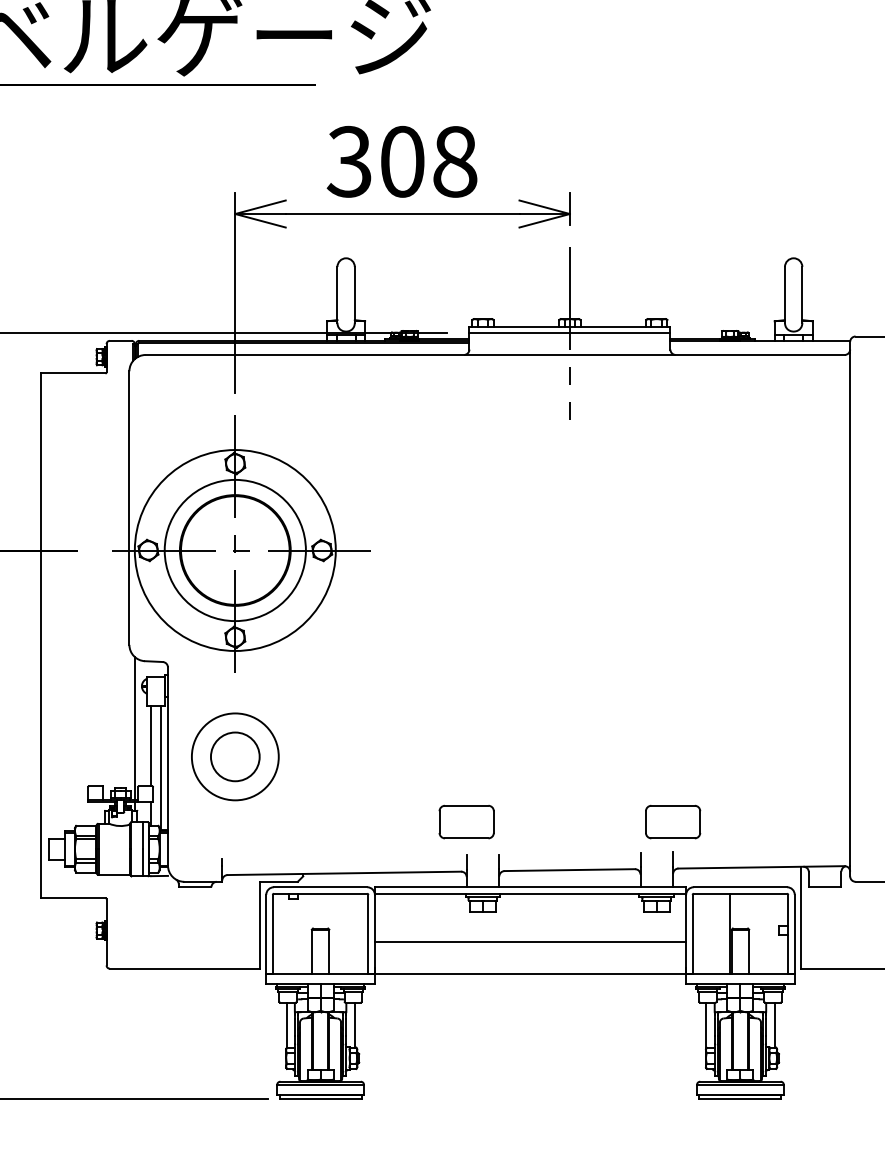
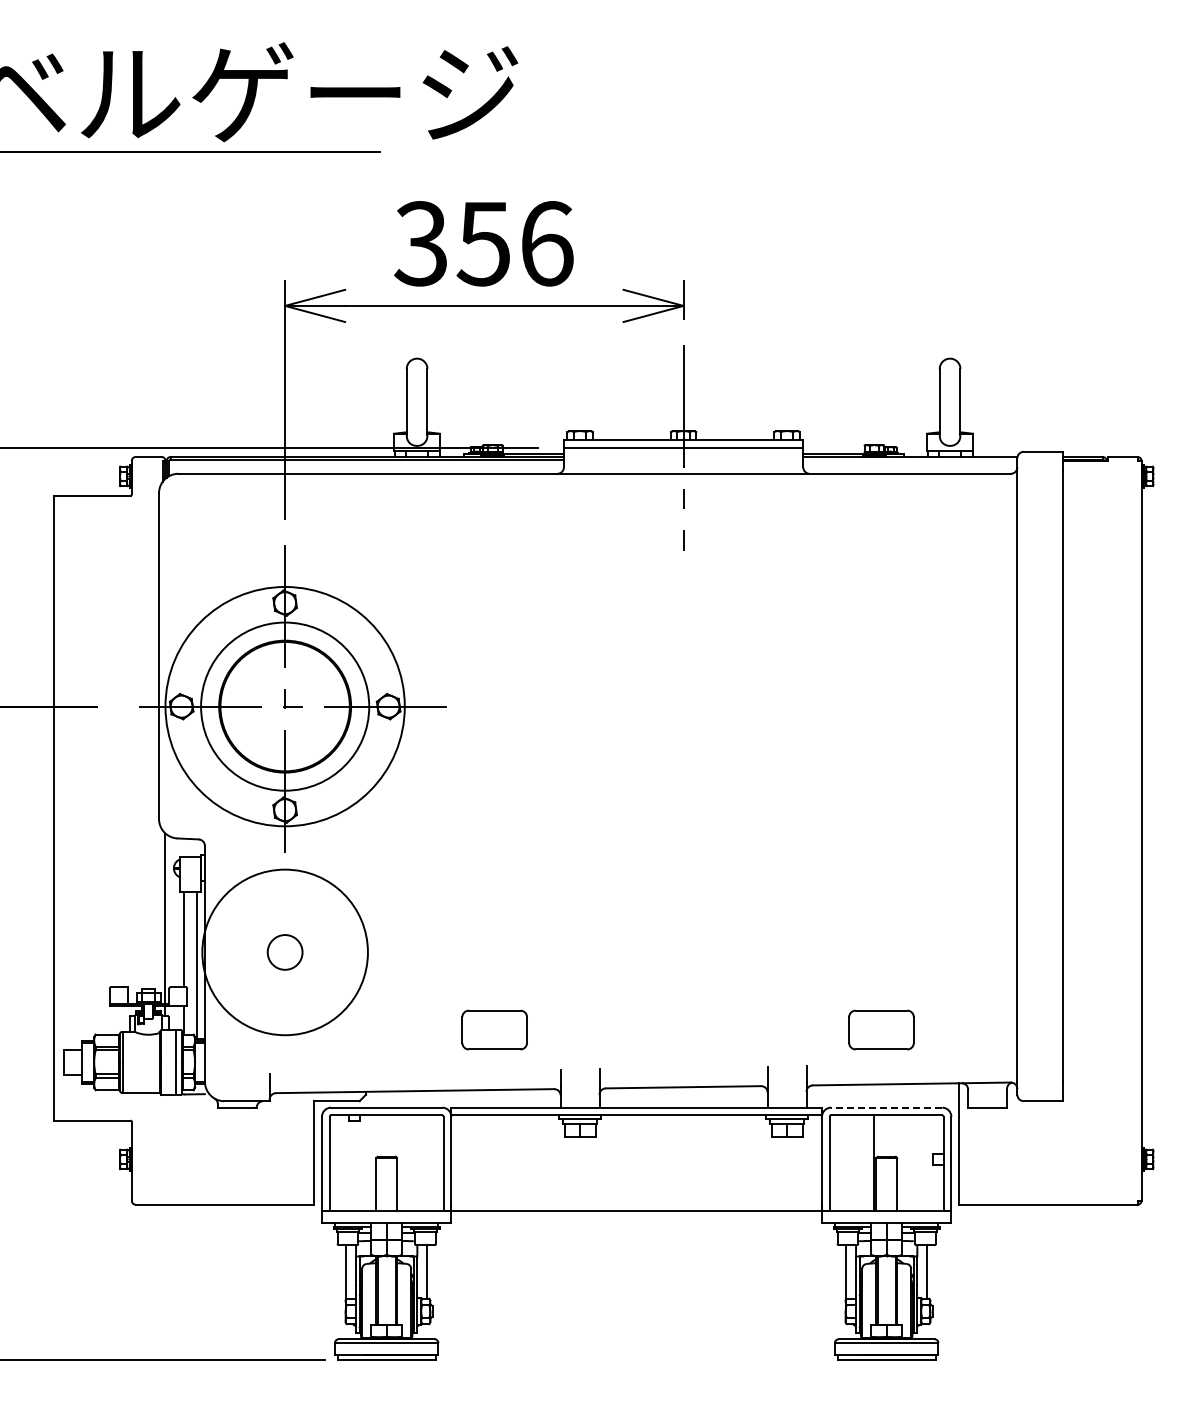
text: (427, 161) -> (514, 243), 308 -> 356
circle: (234, 756) -> (284, 952), size x1.6
circle: (235, 756) -> (285, 952), size x0.6
part: (466, 821) -> (494, 1029), moved
part: (673, 821) -> (881, 1029), moved
line: (740, 887) -> (886, 1107), solid -> dashed
line: (530, 941) -> (636, 1172), removed

